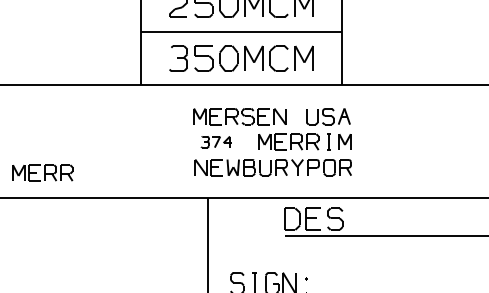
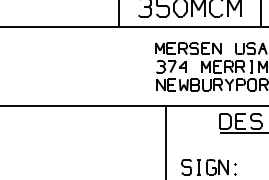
part: (215, 141) -> (171, 66), size x1.43
part: (42, 172) -> (48, 88), removed

